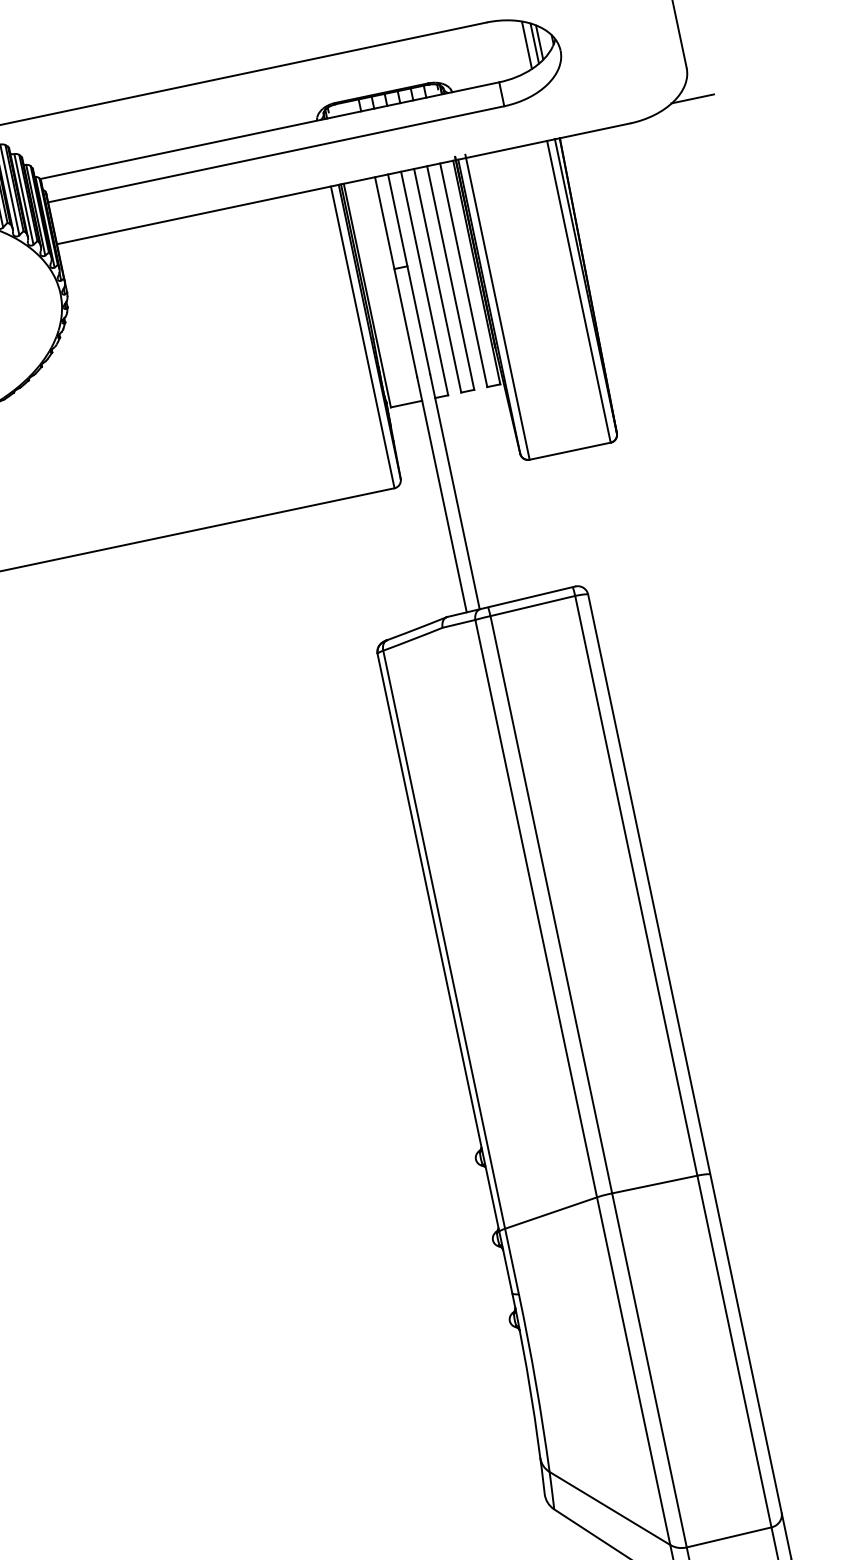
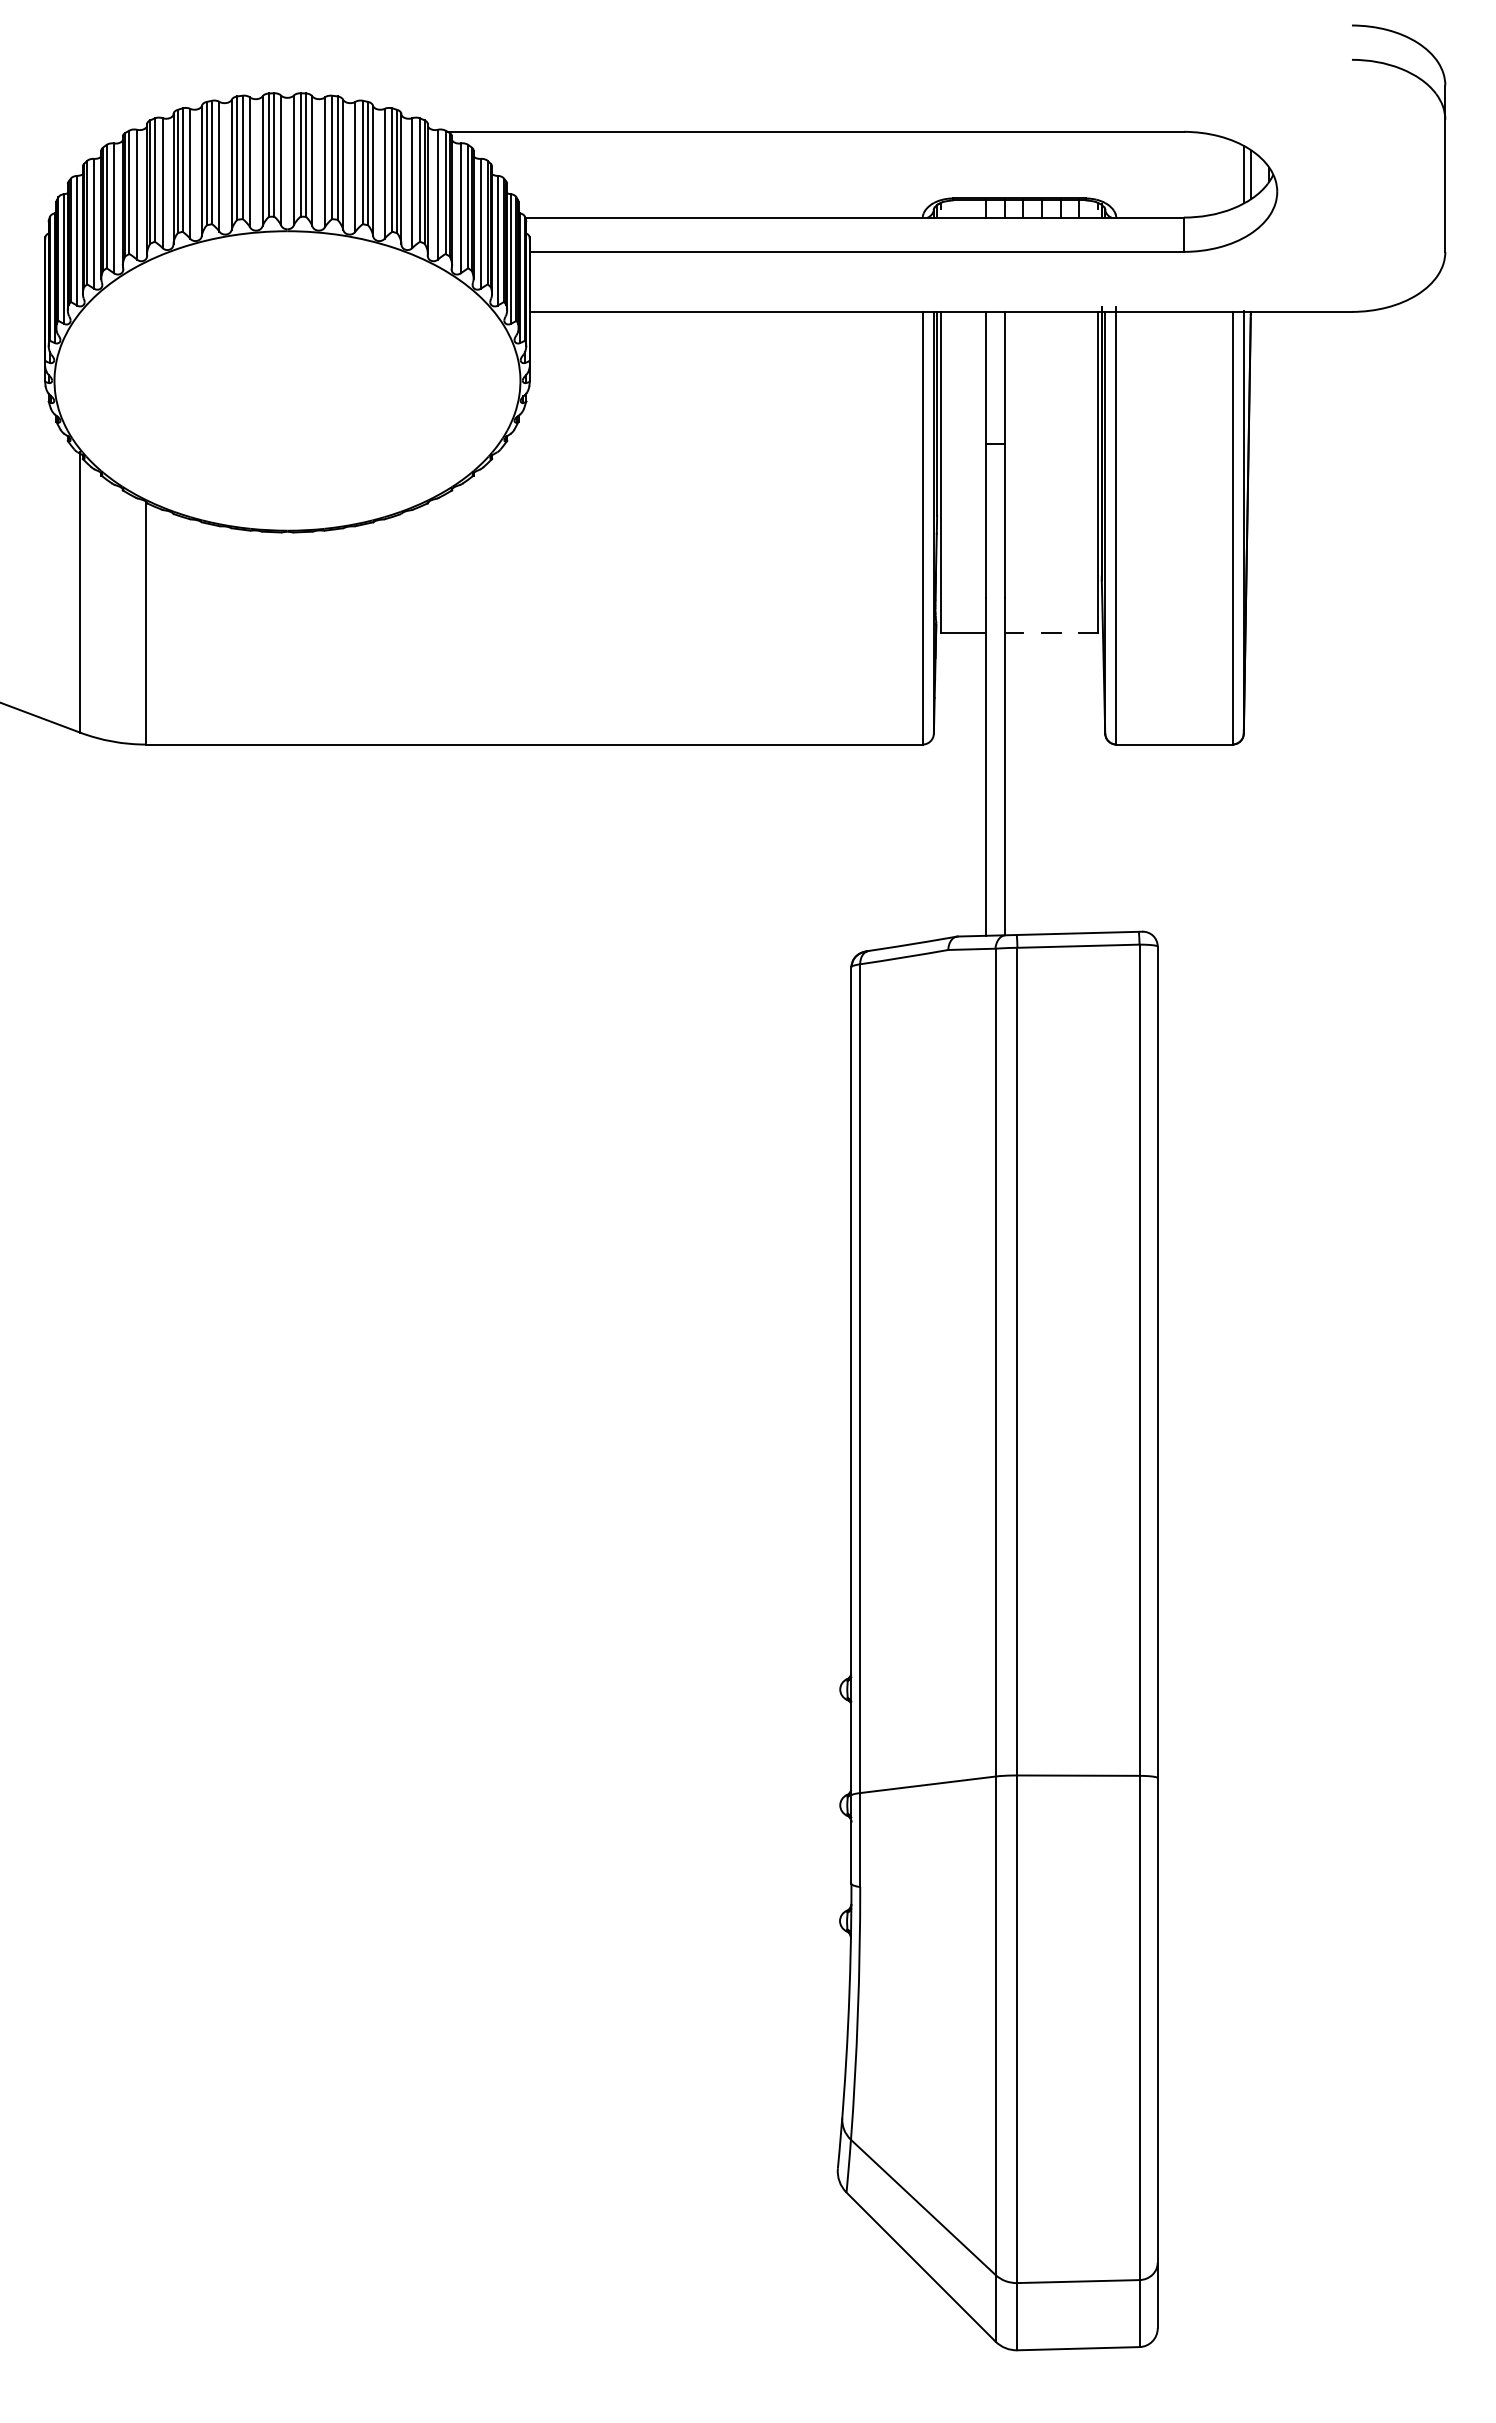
line: (526, 45) -> (1232, 174), removed
line: (692, 99) -> (1444, 296), removed
line: (463, 274) -> (1079, 471), removed
line: (450, 277) -> (1060, 471), removed
line: (437, 280) -> (1041, 471), removed
line: (424, 283) -> (1023, 471), removed

